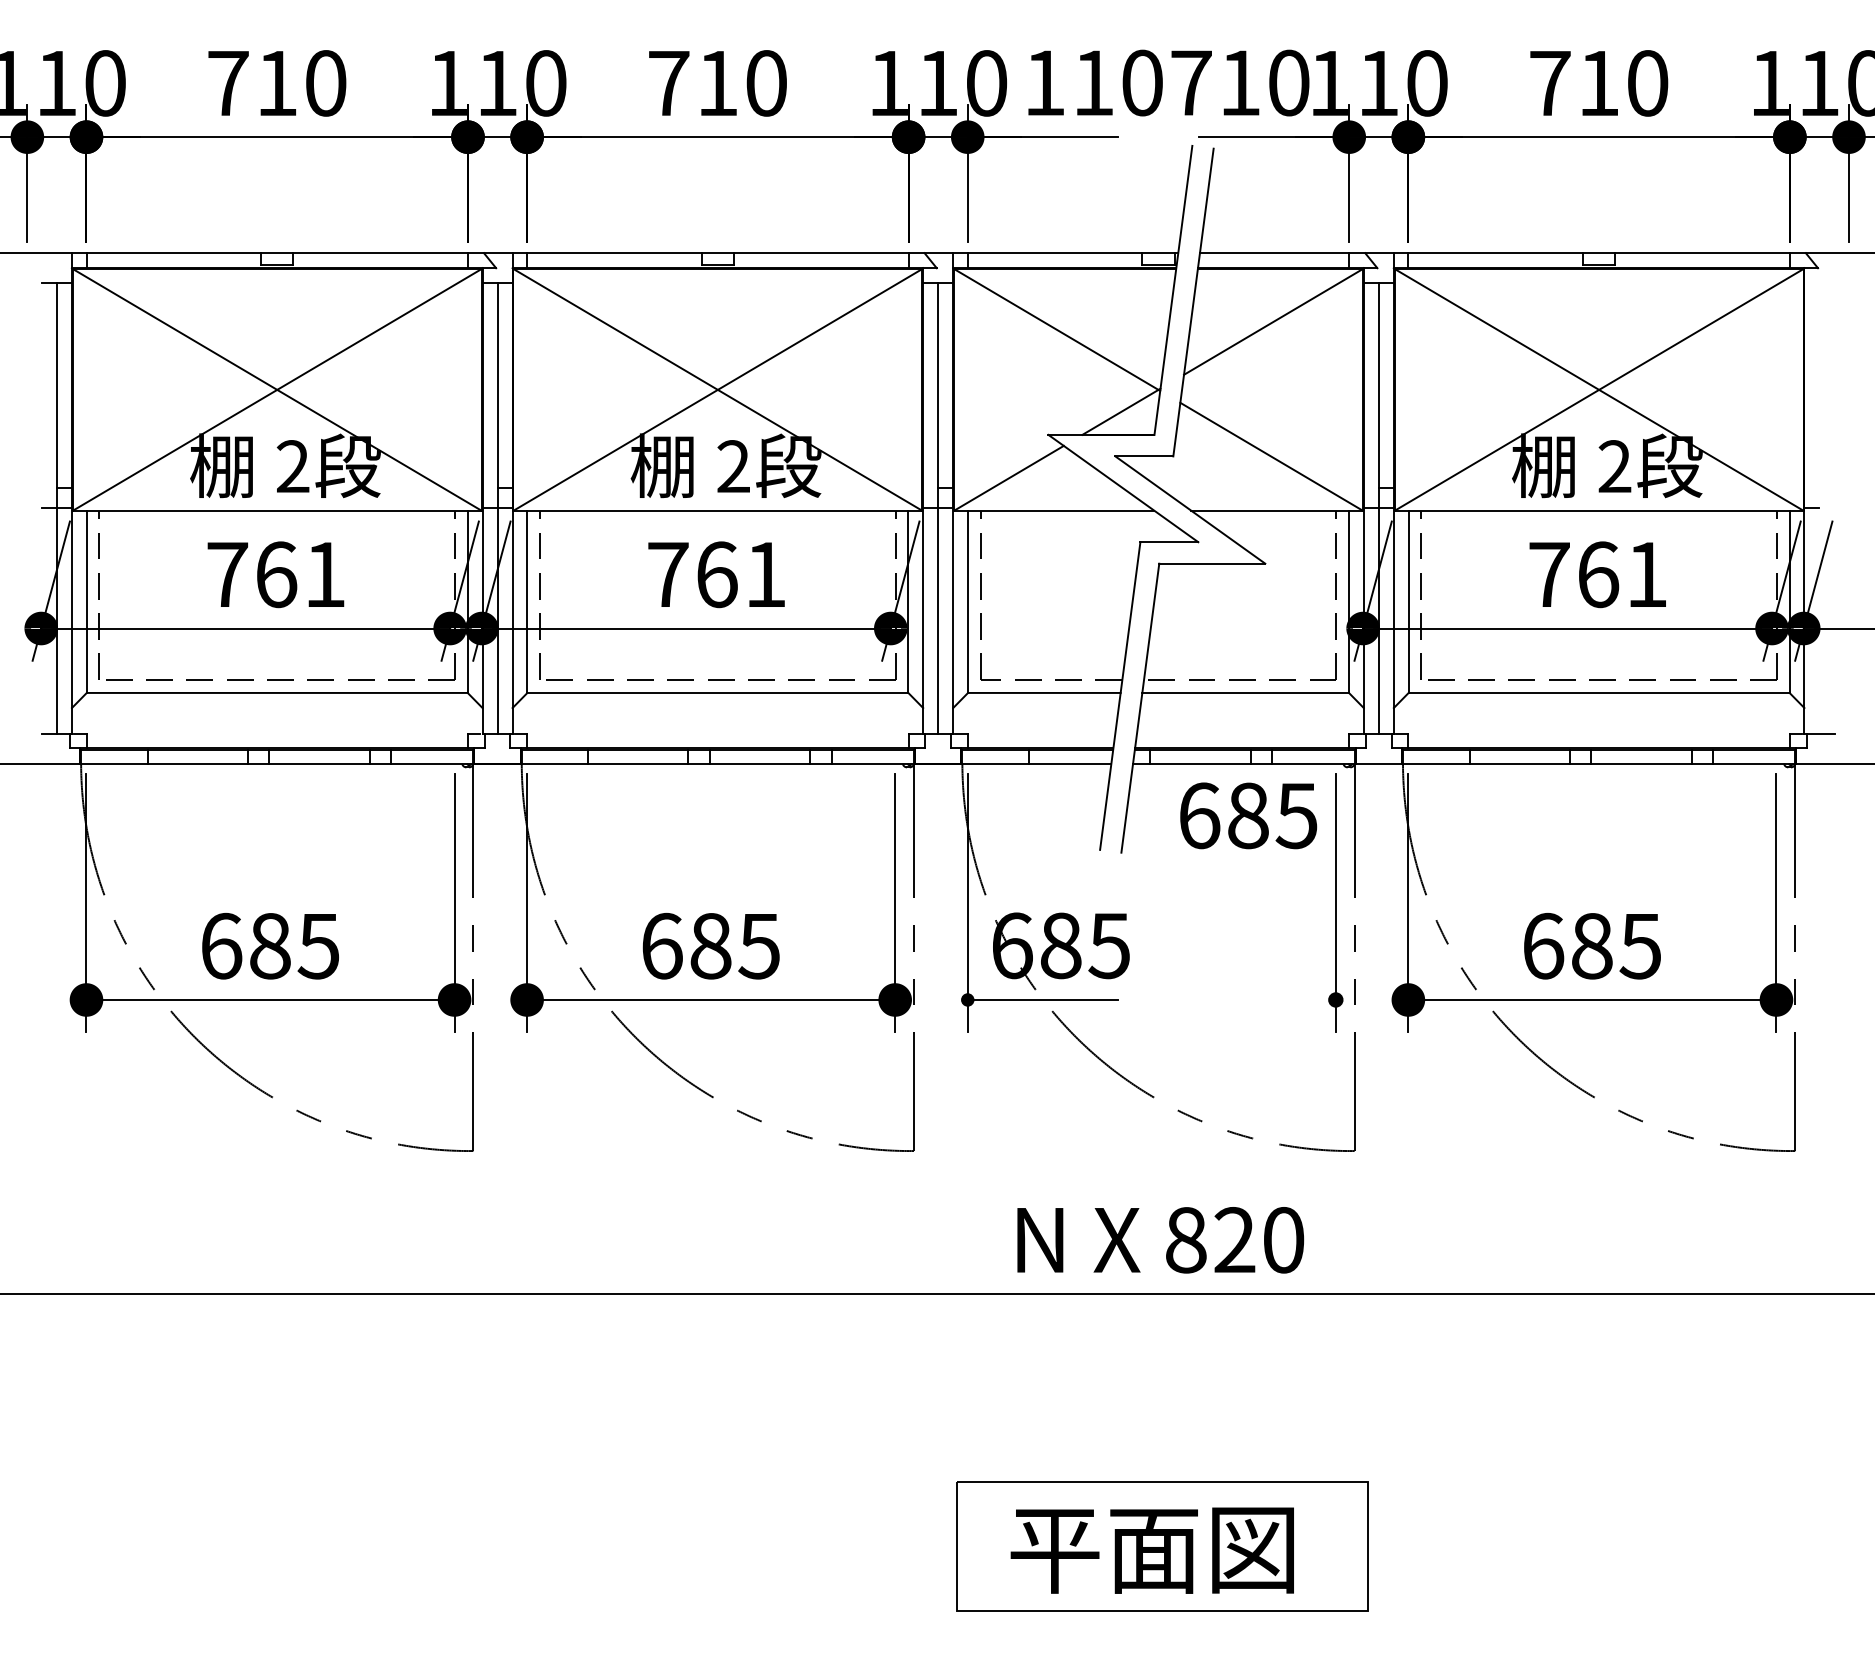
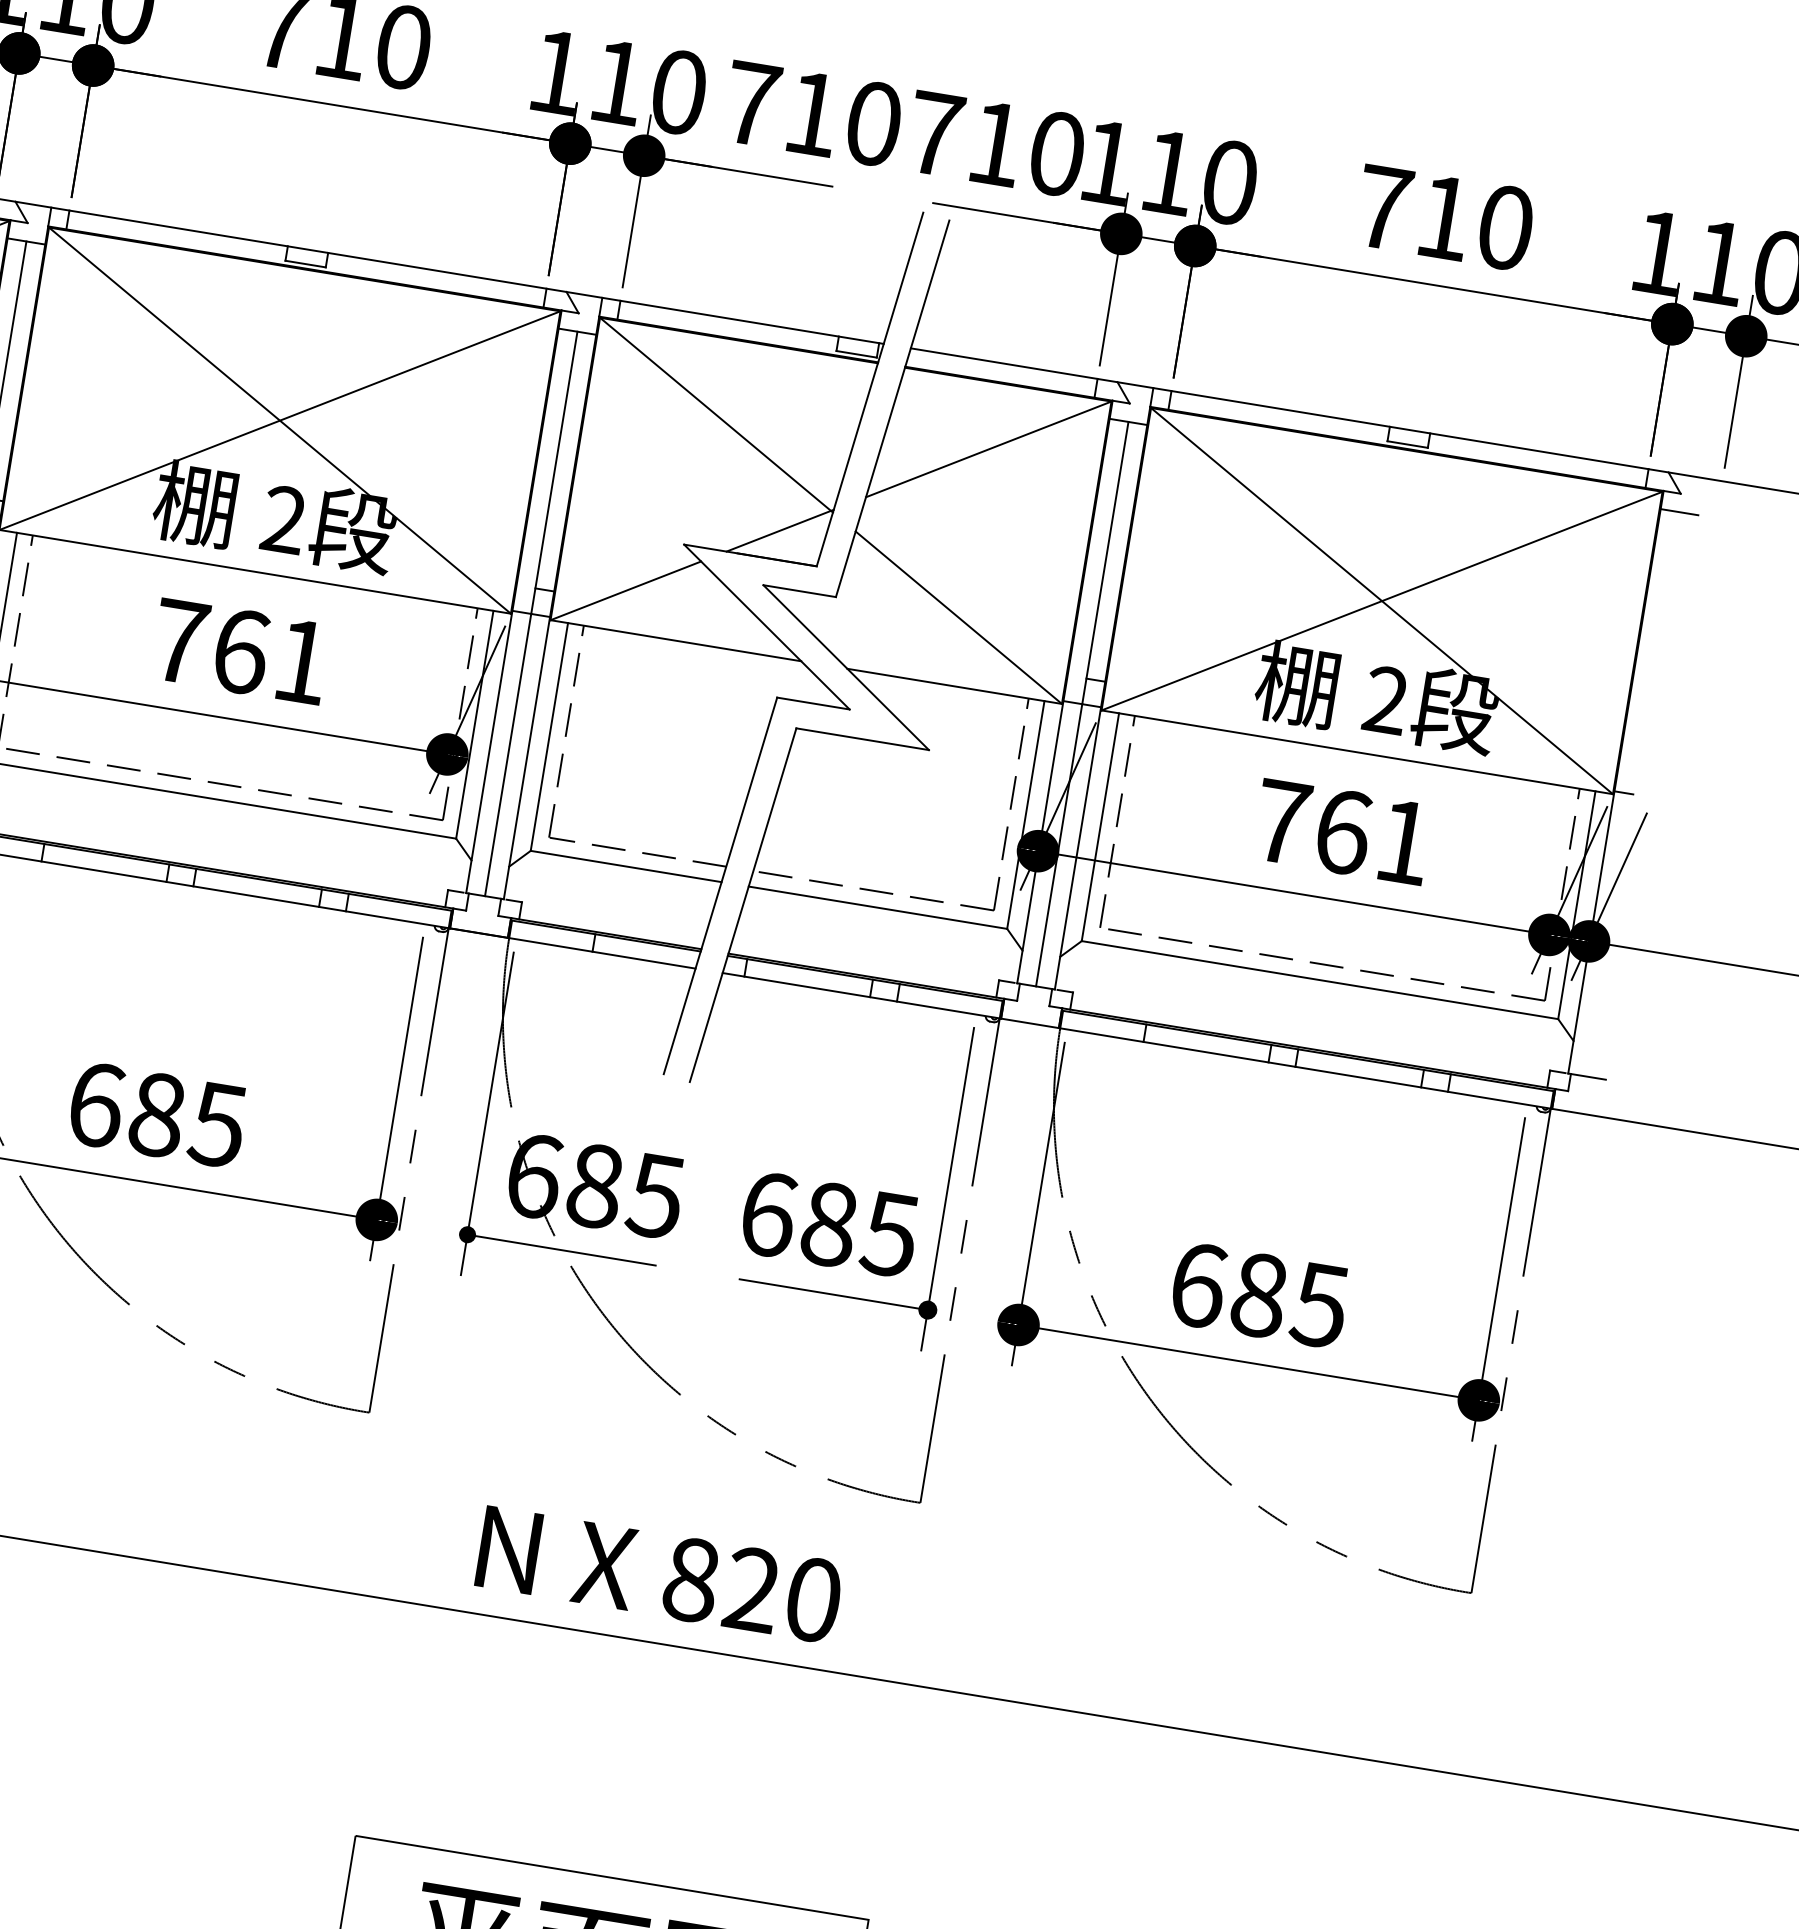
text: (1045, 82) -> (752, 103), 110 -> 710
line: (1819, 282) -> (1679, 511), added
text: (1248, 815) -> (829, 1224), moved
line: (1260, 999) -> (833, 1294), added

